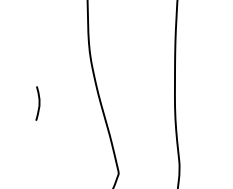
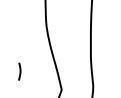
line: (37, 103) -> (19, 71), moved

